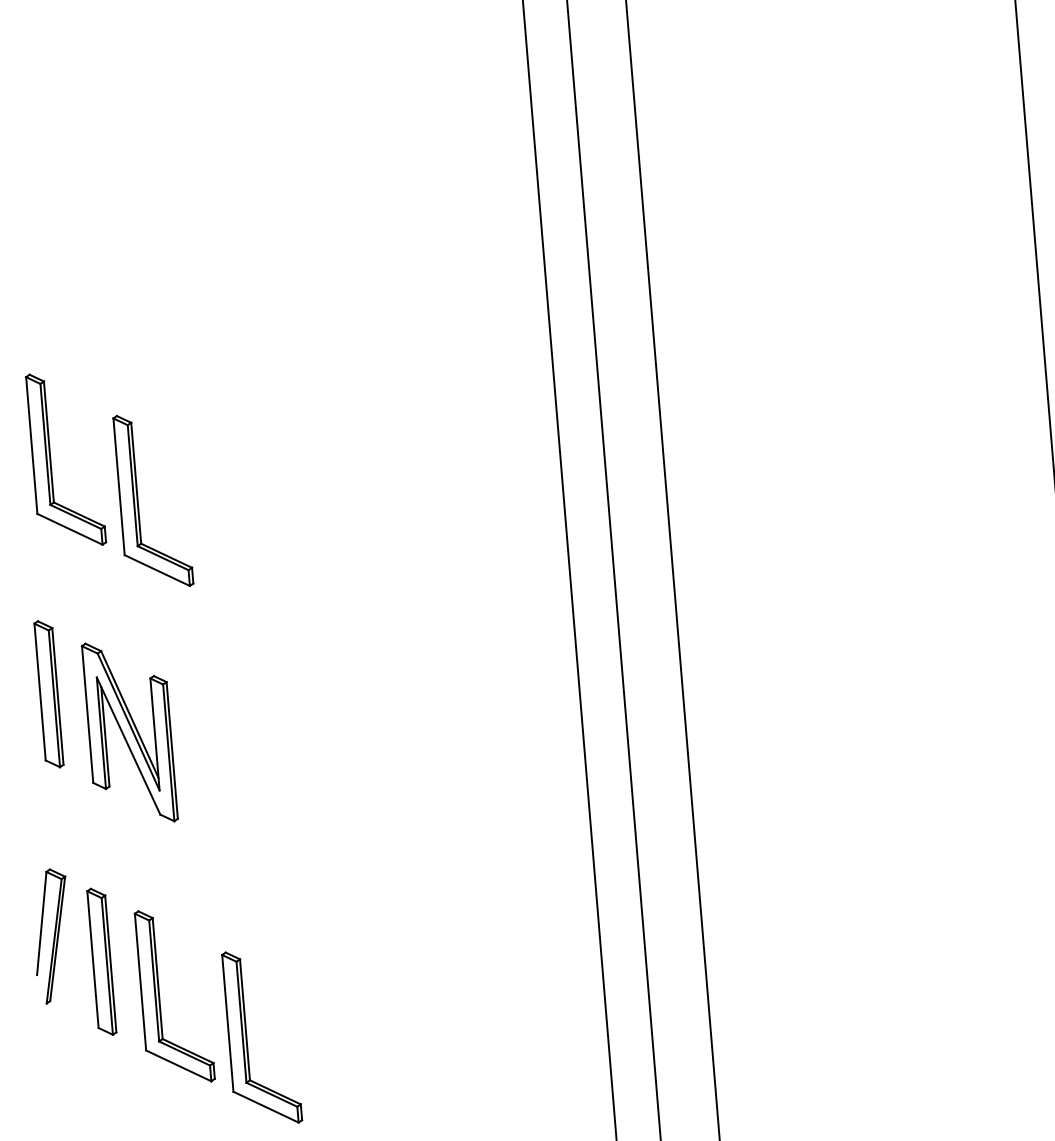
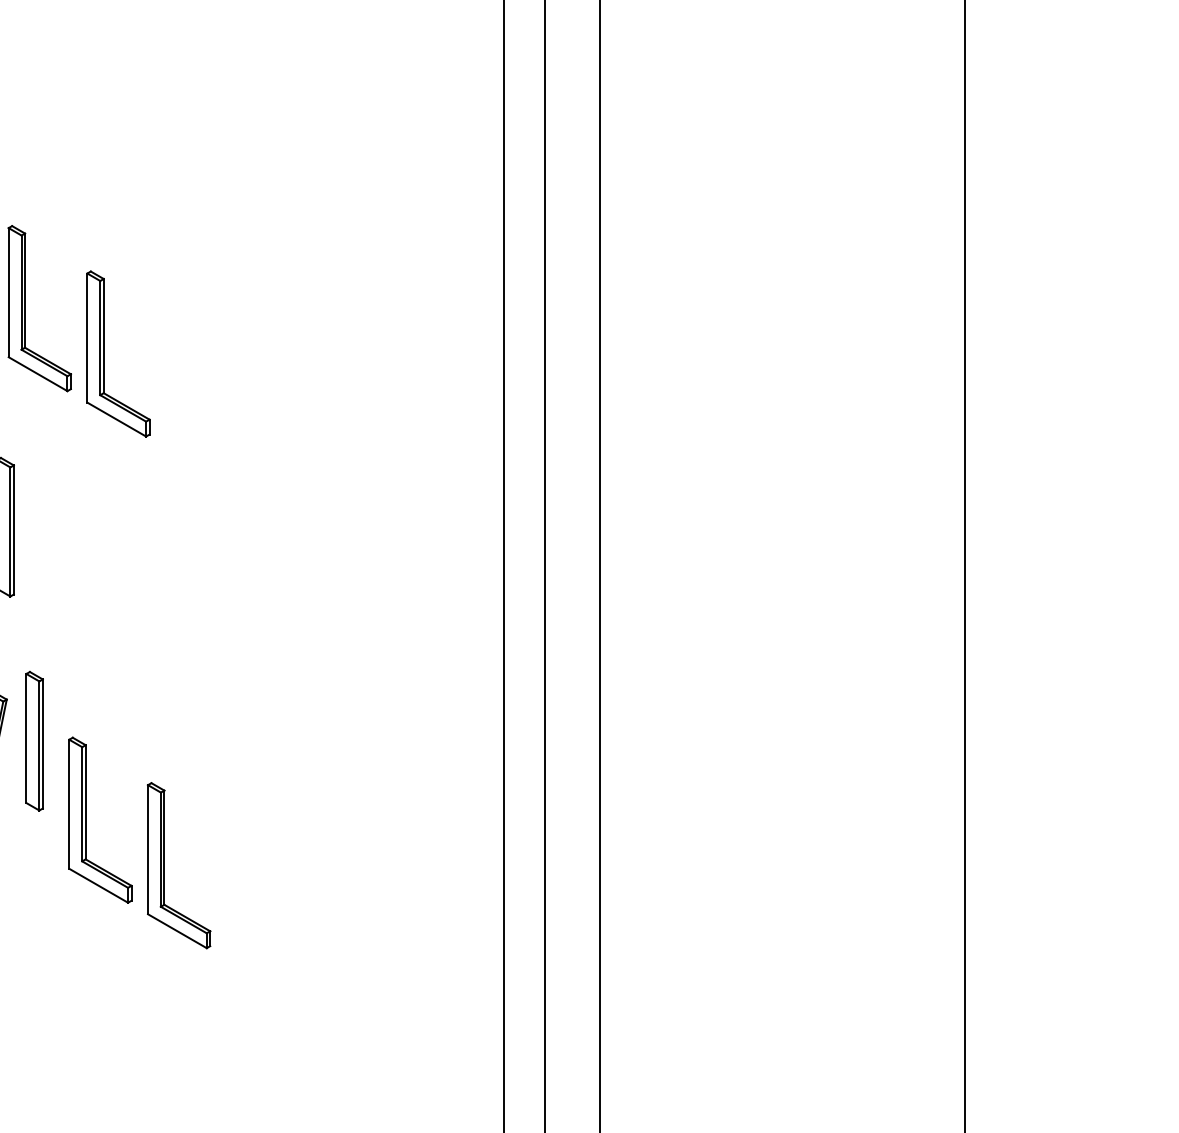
part: (129, 732) -> (78, 569), removed
part: (101, 961) -> (34, 740), moved

